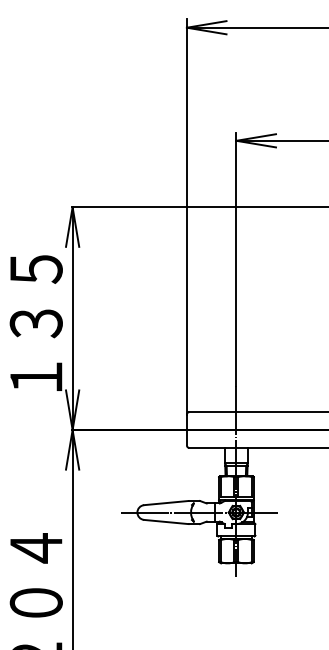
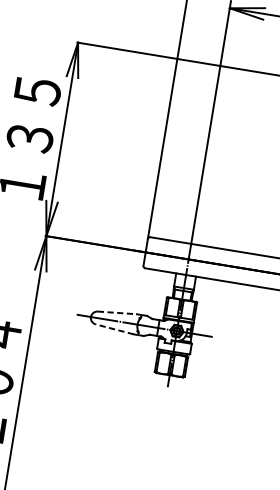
line: (166, 503) -> (117, 313), solid -> dashed
line: (165, 521) -> (114, 328), solid -> dashed

